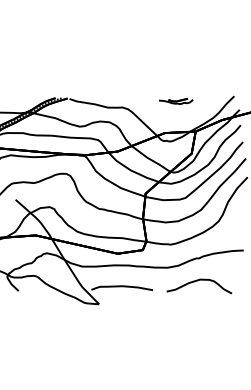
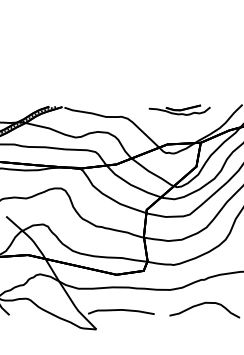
part: (175, 101) -> (178, 110), size x1.67

